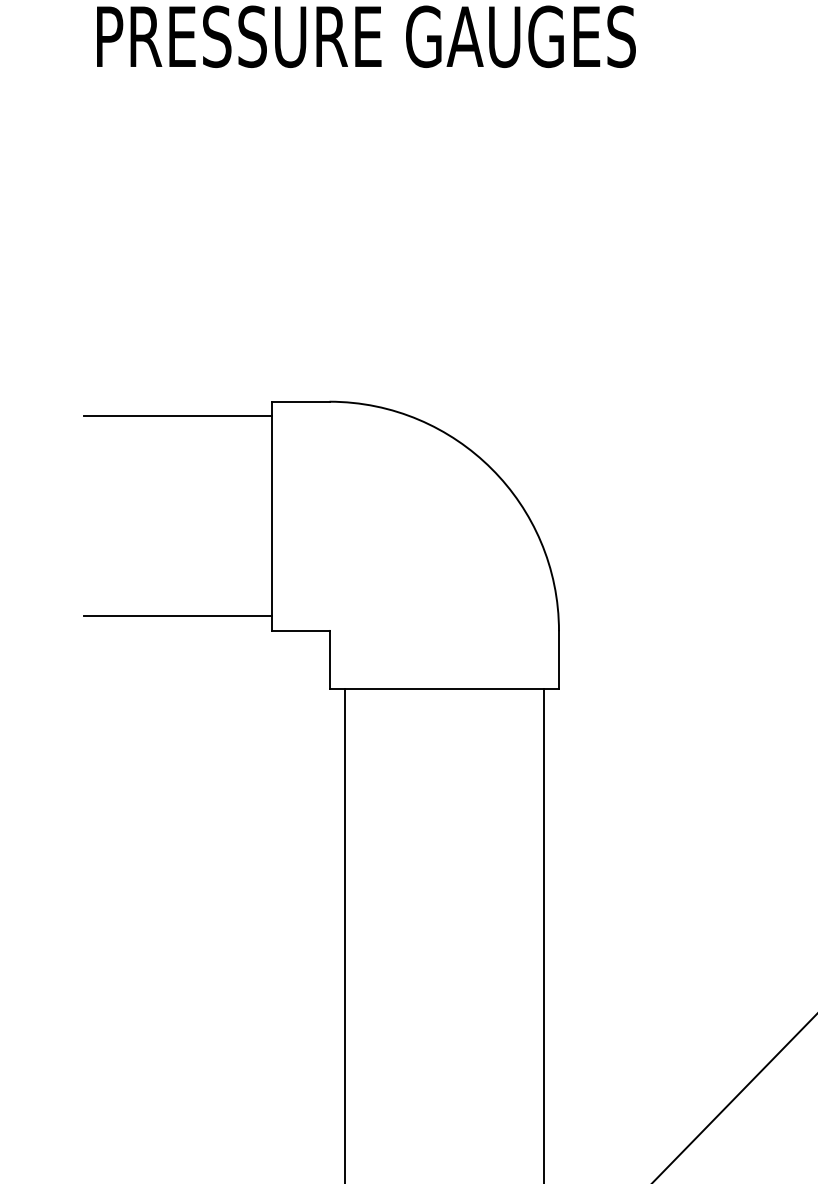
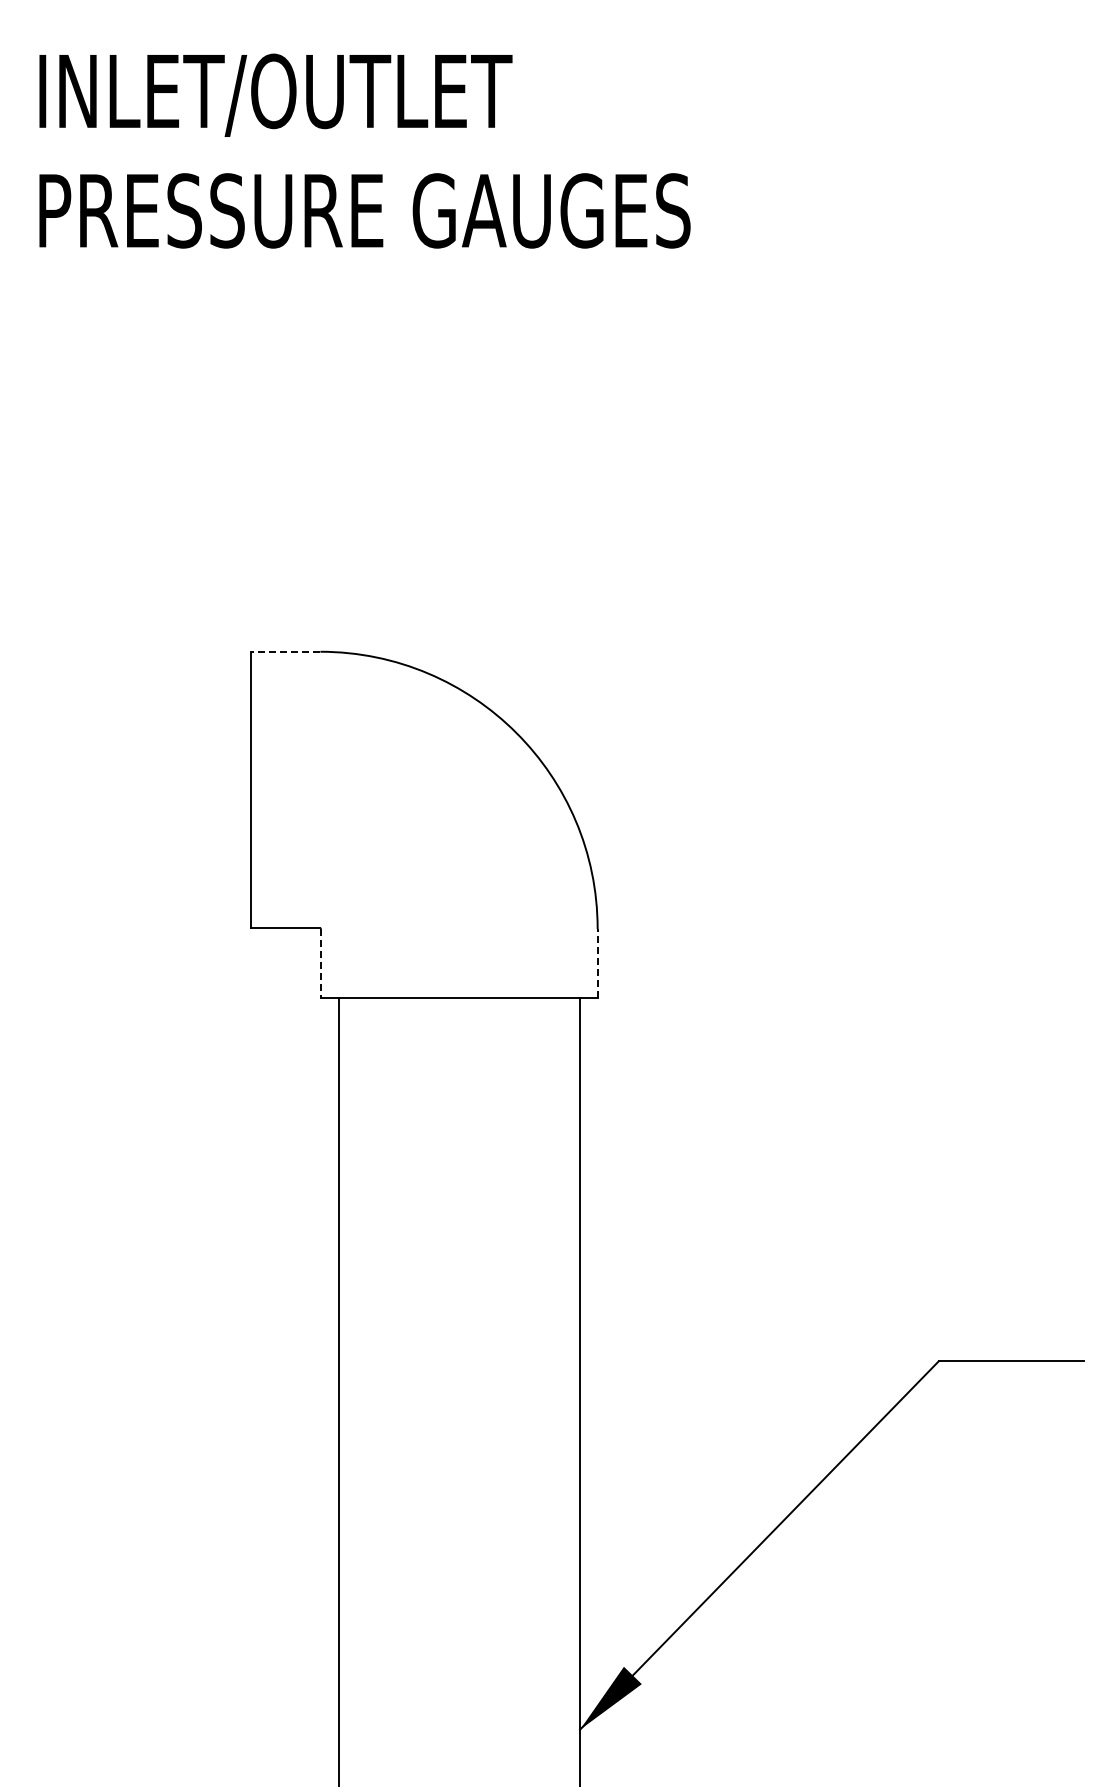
line: (300, 401) -> (285, 651), solid -> dashed
line: (178, 416) -> (137, 669), removed
line: (178, 615) -> (137, 910), removed
line: (329, 659) -> (320, 963), solid -> dashed
line: (558, 659) -> (597, 963), solid -> dashed

